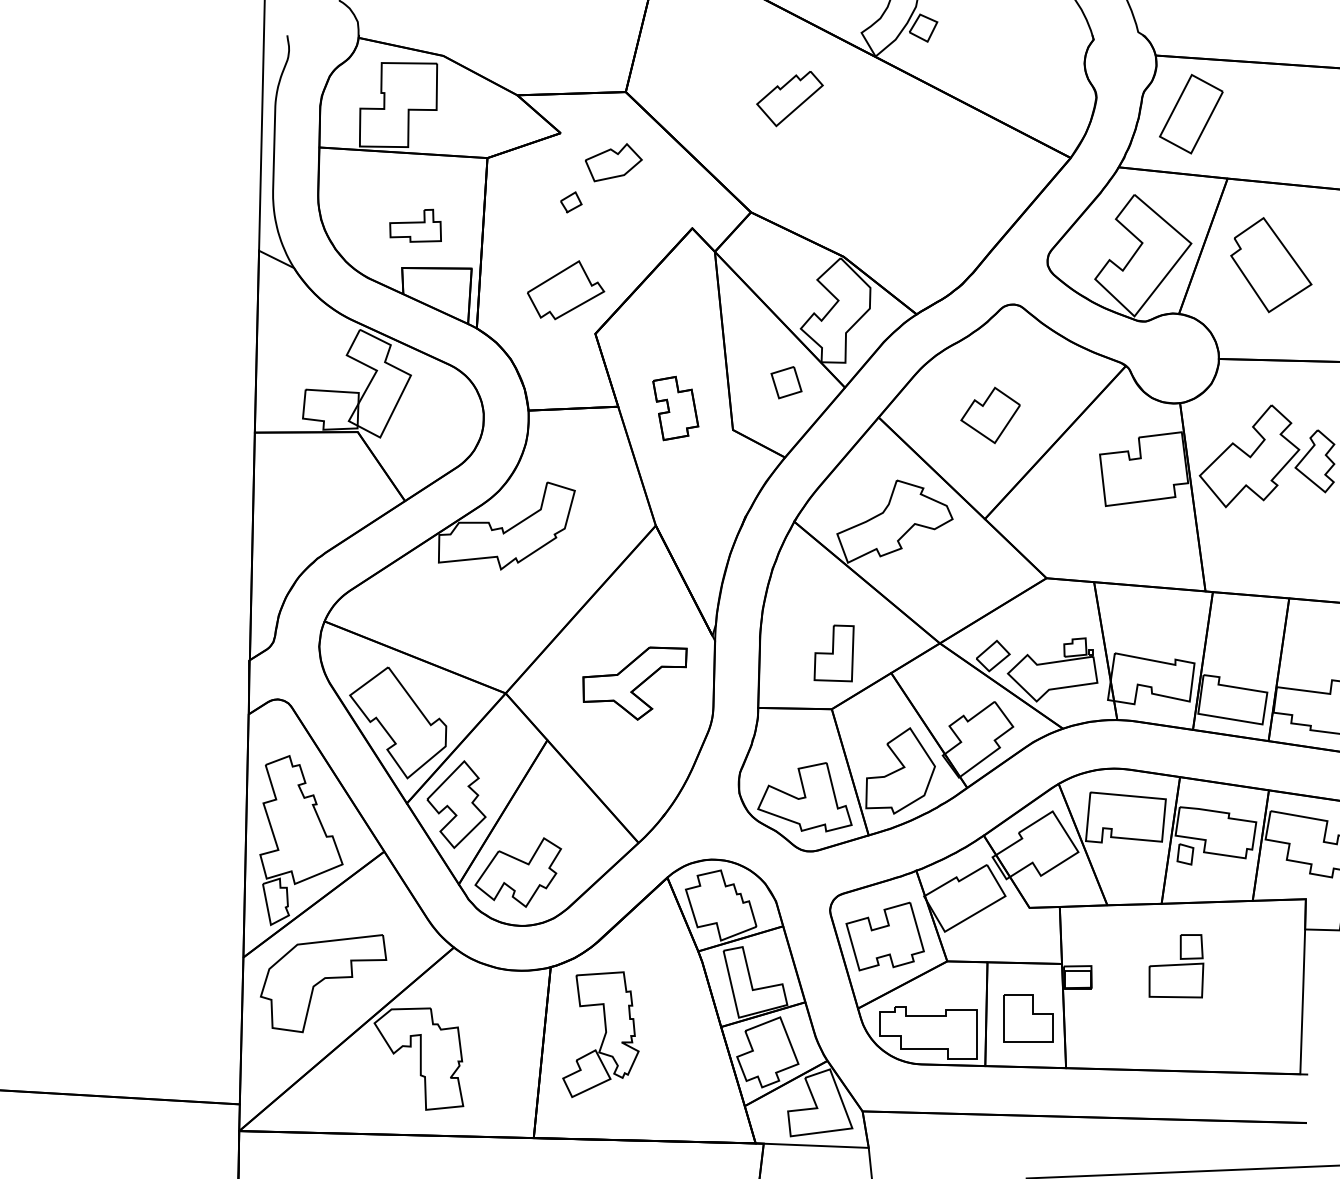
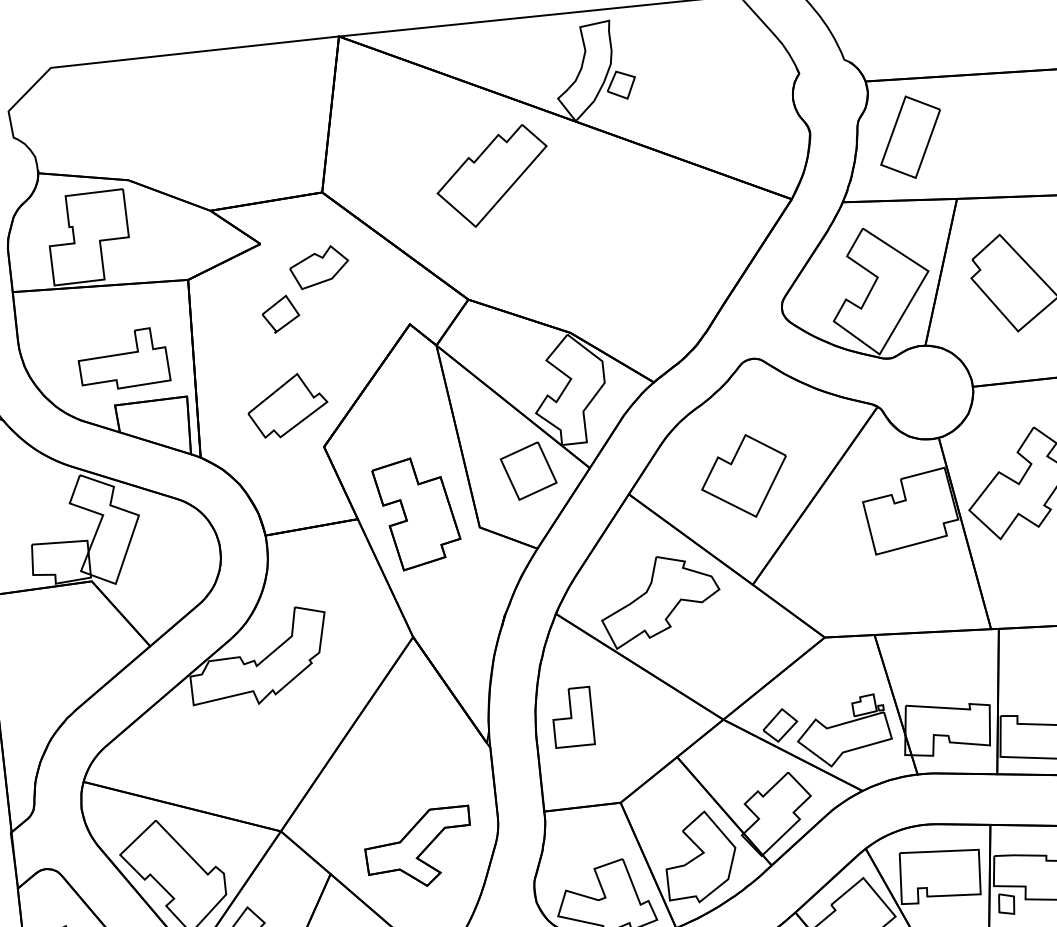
part: (789, 98) -> (492, 176), size x1.67
part: (571, 202) -> (281, 314), size x1.67
part: (415, 225) -> (122, 359), size x1.67
part: (786, 382) -> (528, 470), size x1.67
part: (675, 408) -> (417, 513), size x1.67
part: (990, 415) -> (744, 476), size x1.43
part: (833, 653) -> (572, 717), moved
part: (634, 683) -> (418, 848), moved

